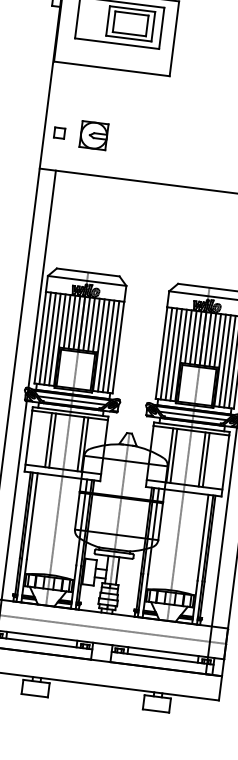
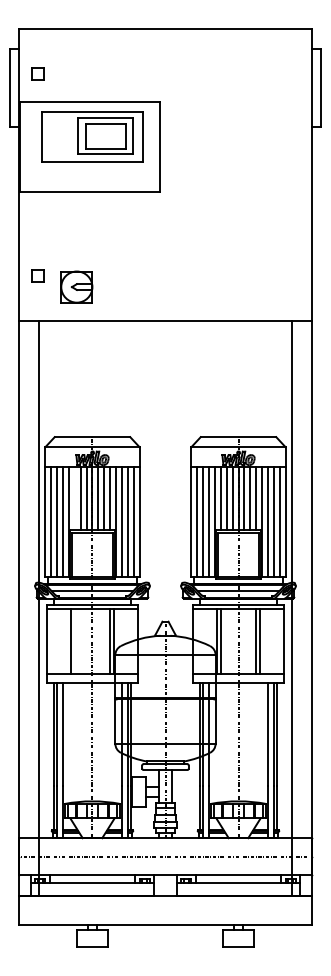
part: (93, 135) -> (76, 286), moved
line: (66, 321) -> (74, 498), removed
line: (52, 440) -> (75, 641), removed

